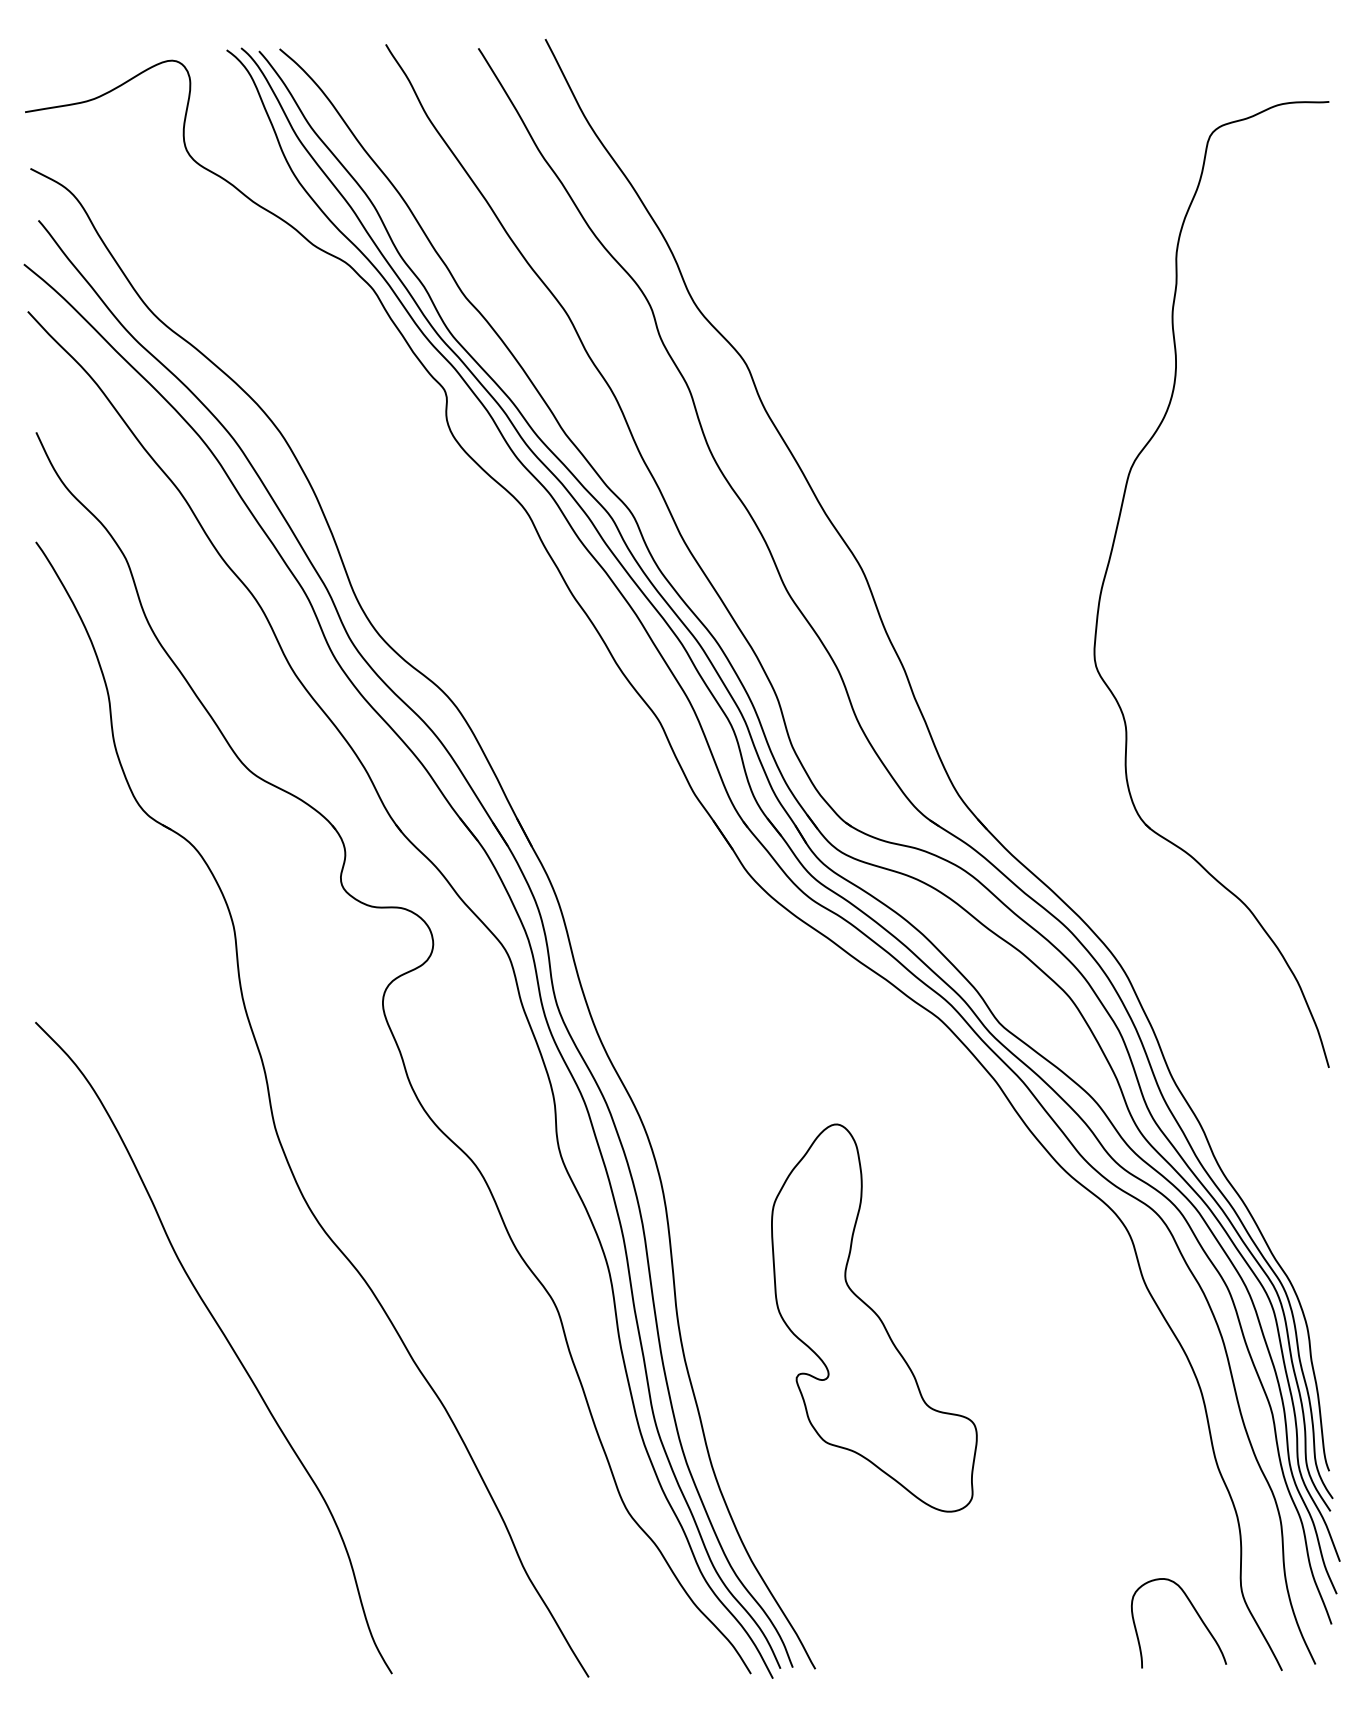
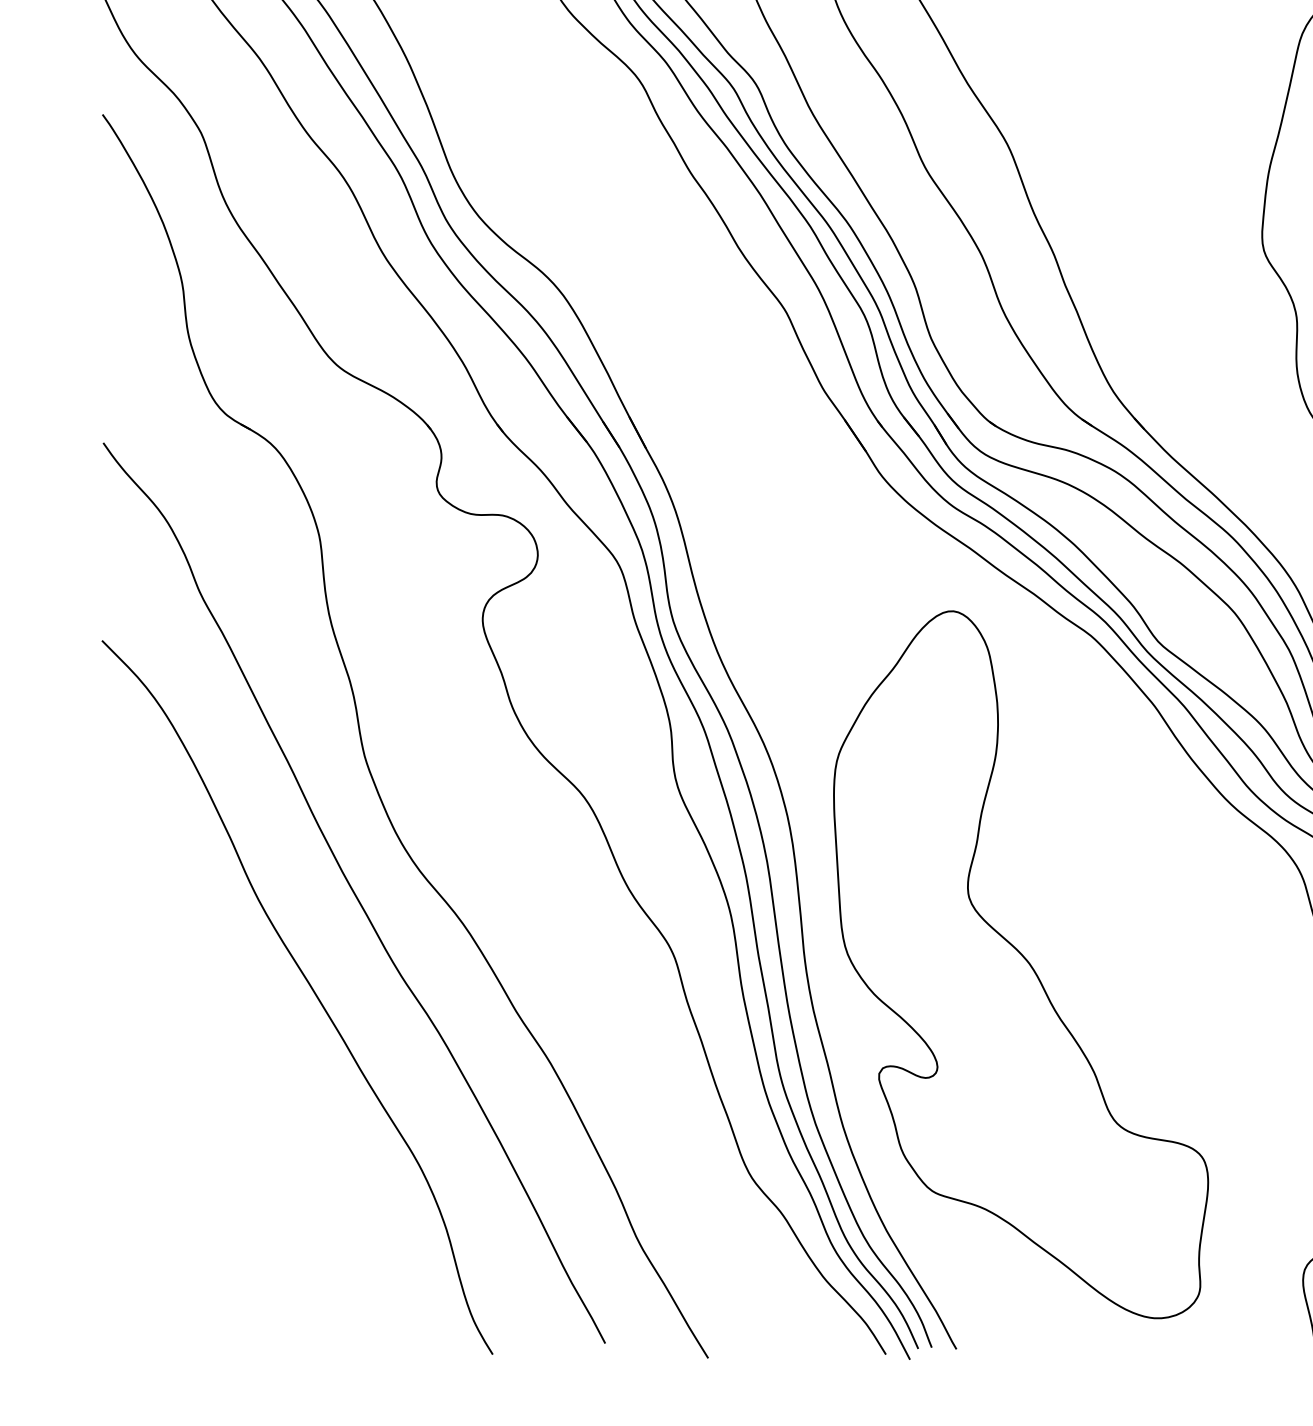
curve: (265, 1252) -> (354, 892), added
part: (874, 1317) -> (1021, 964), size x1.67

